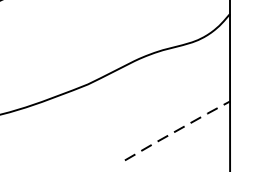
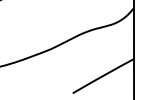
line: (177, 131) -> (103, 76), dashed -> solid

